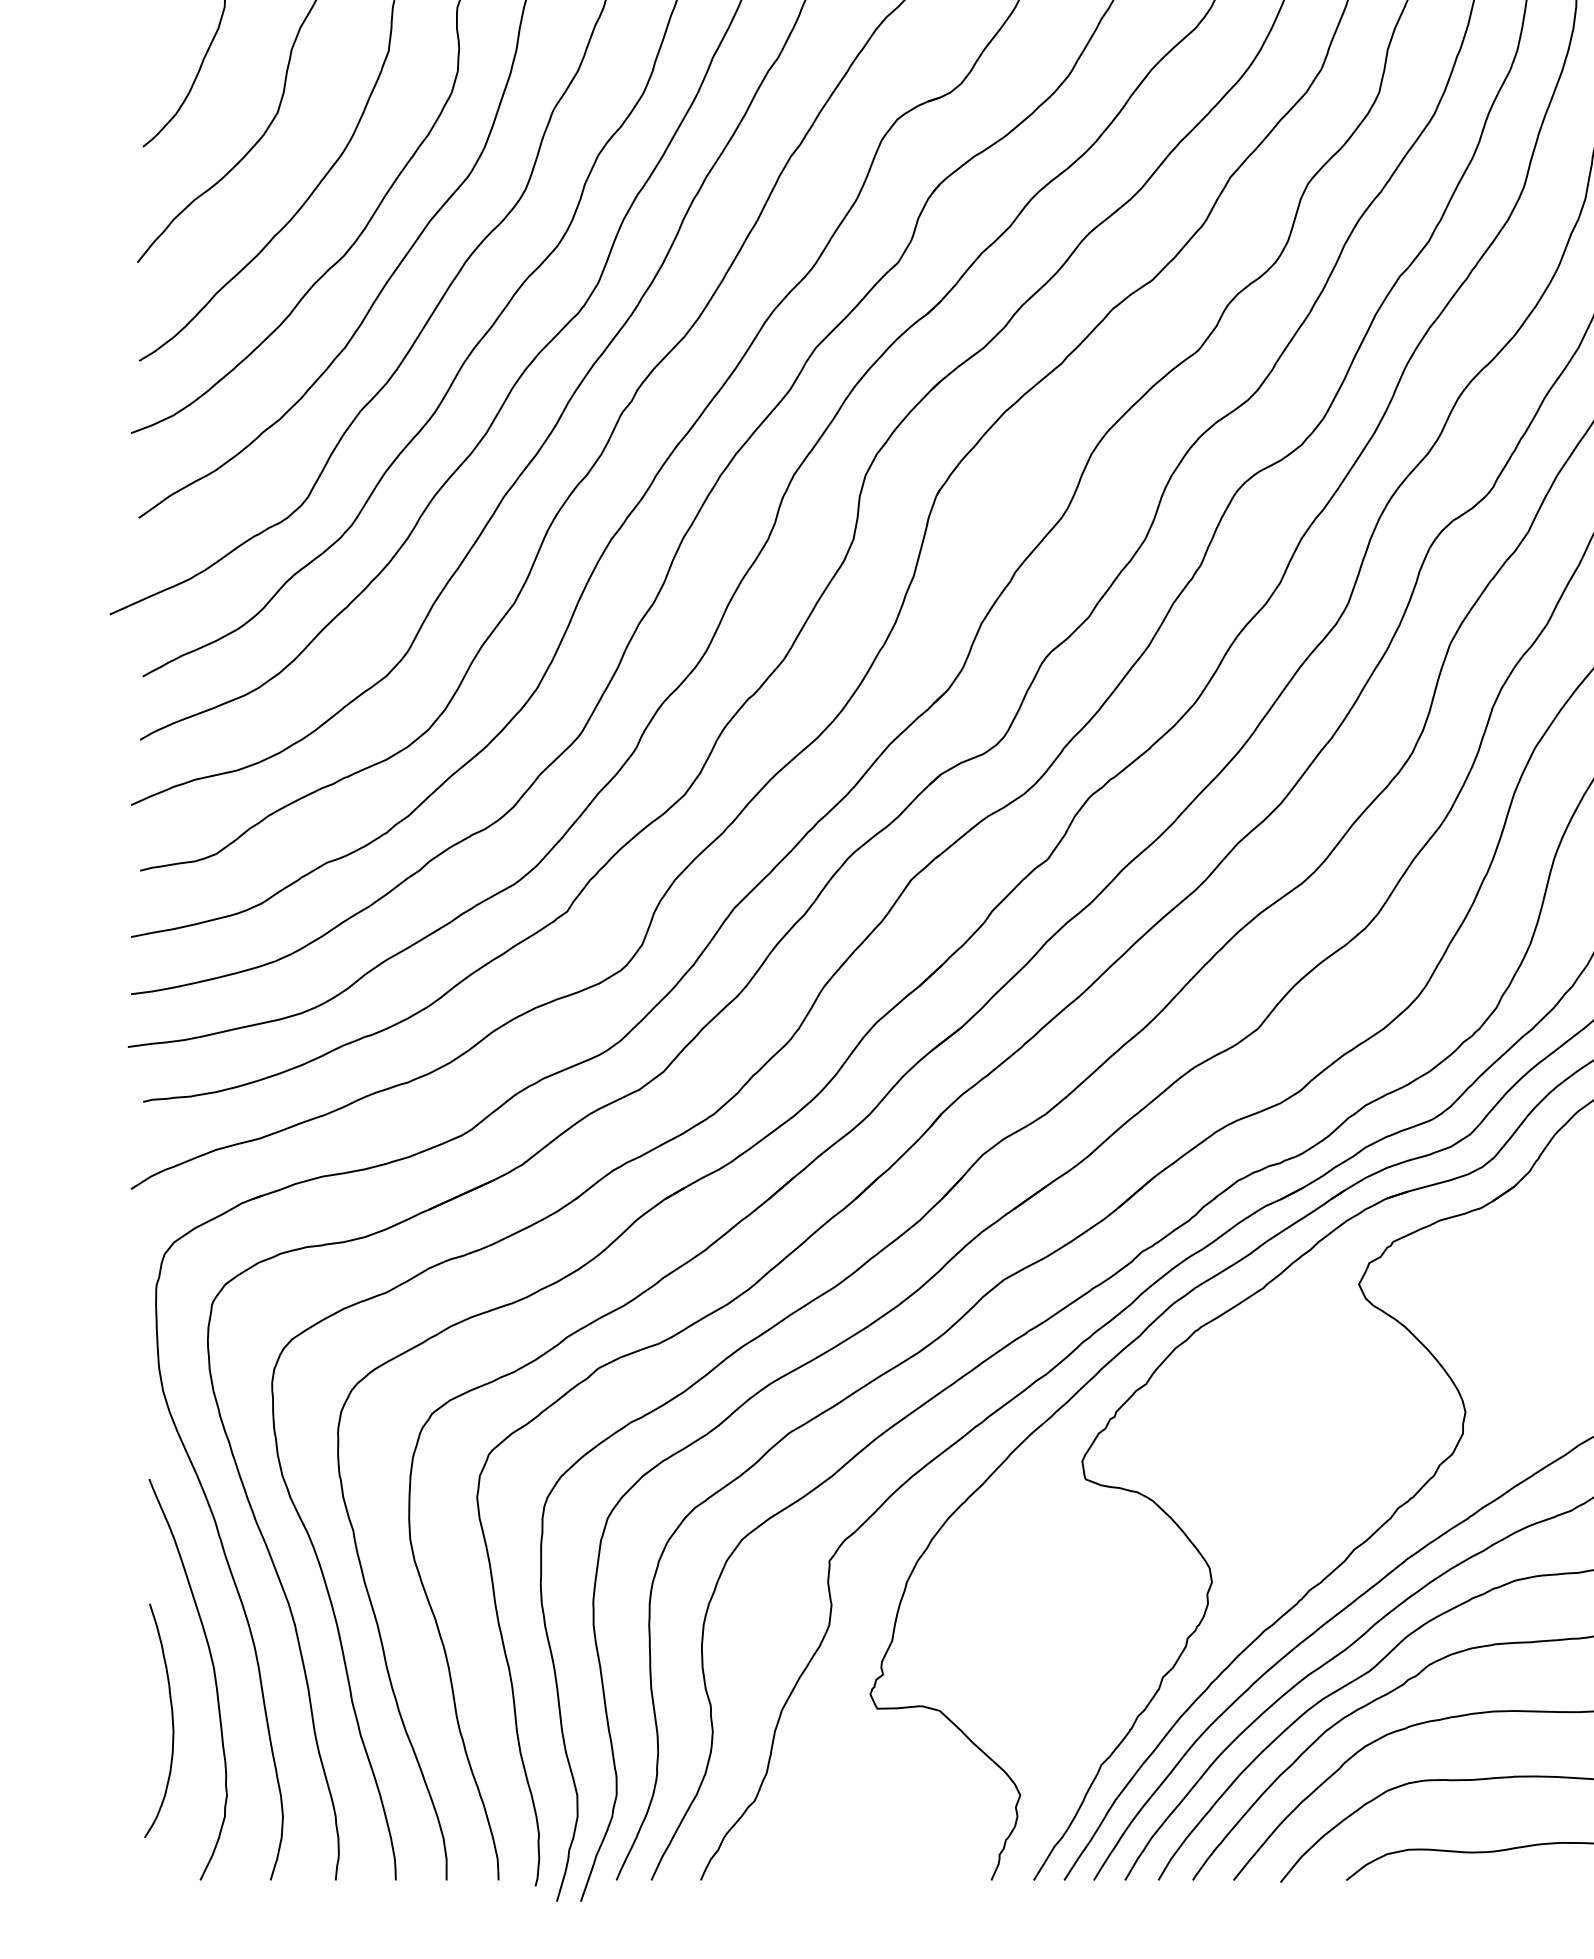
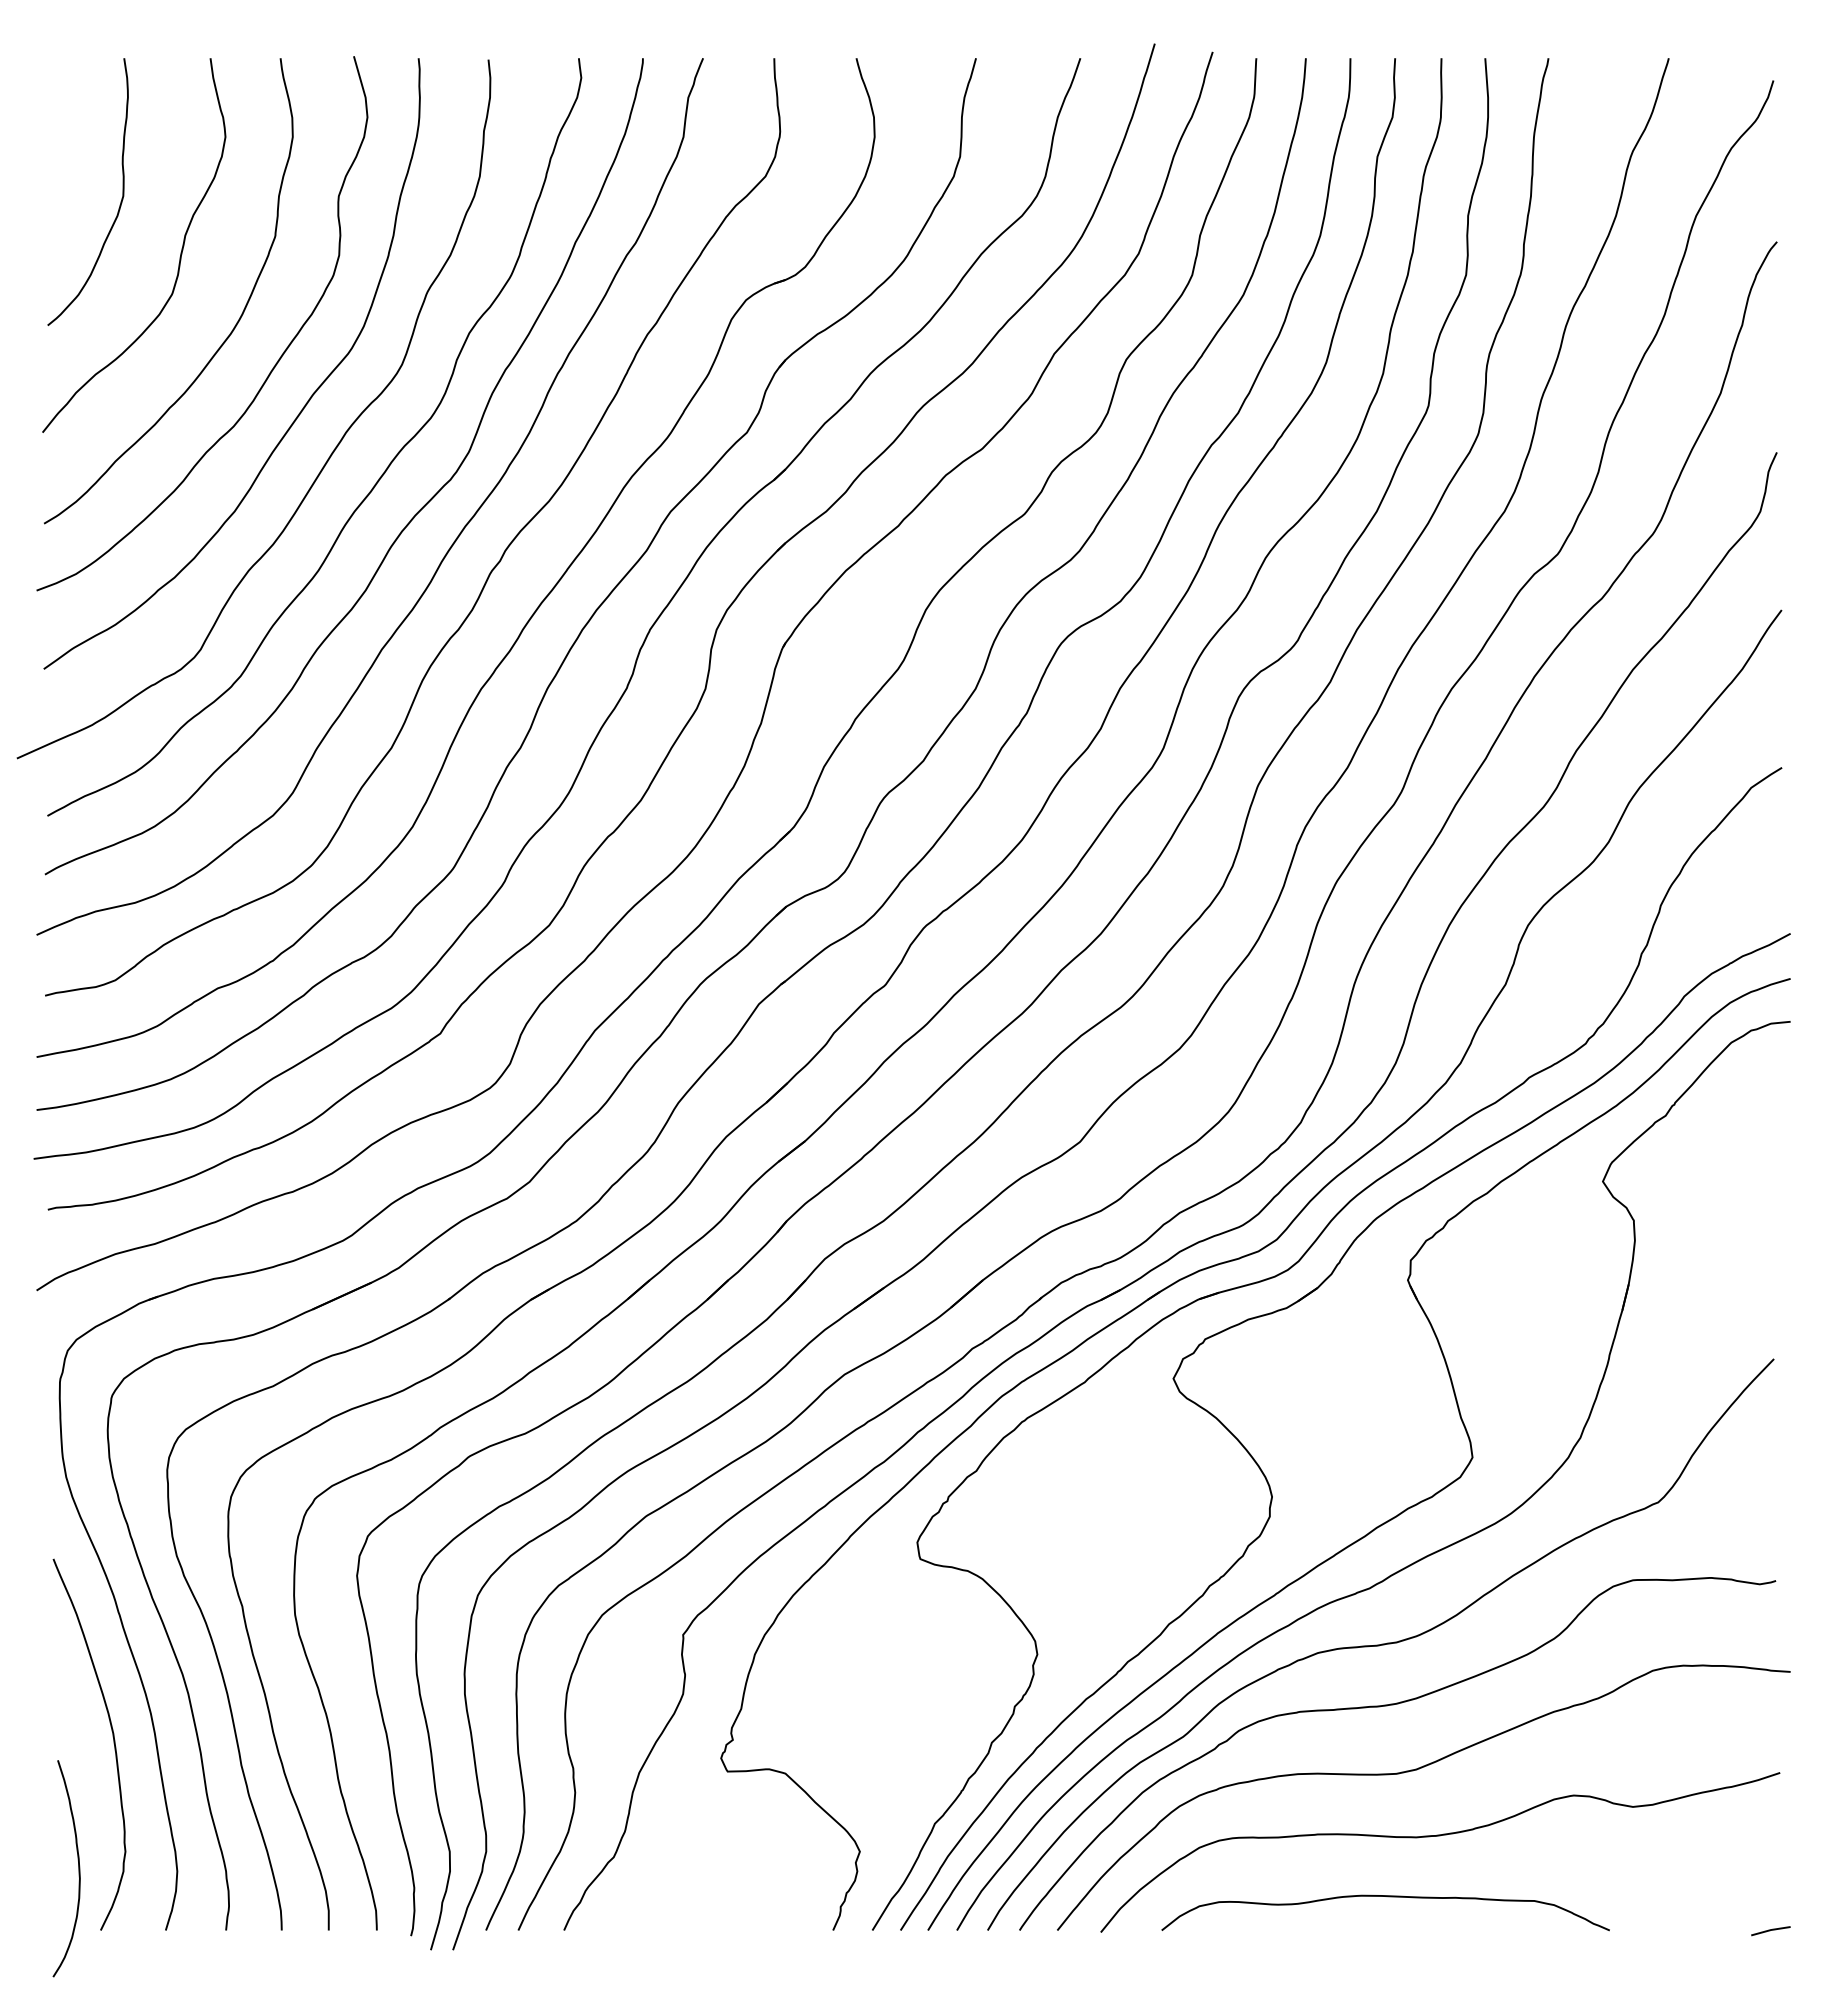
curve: (171, 1720) -> (78, 1868), moved

